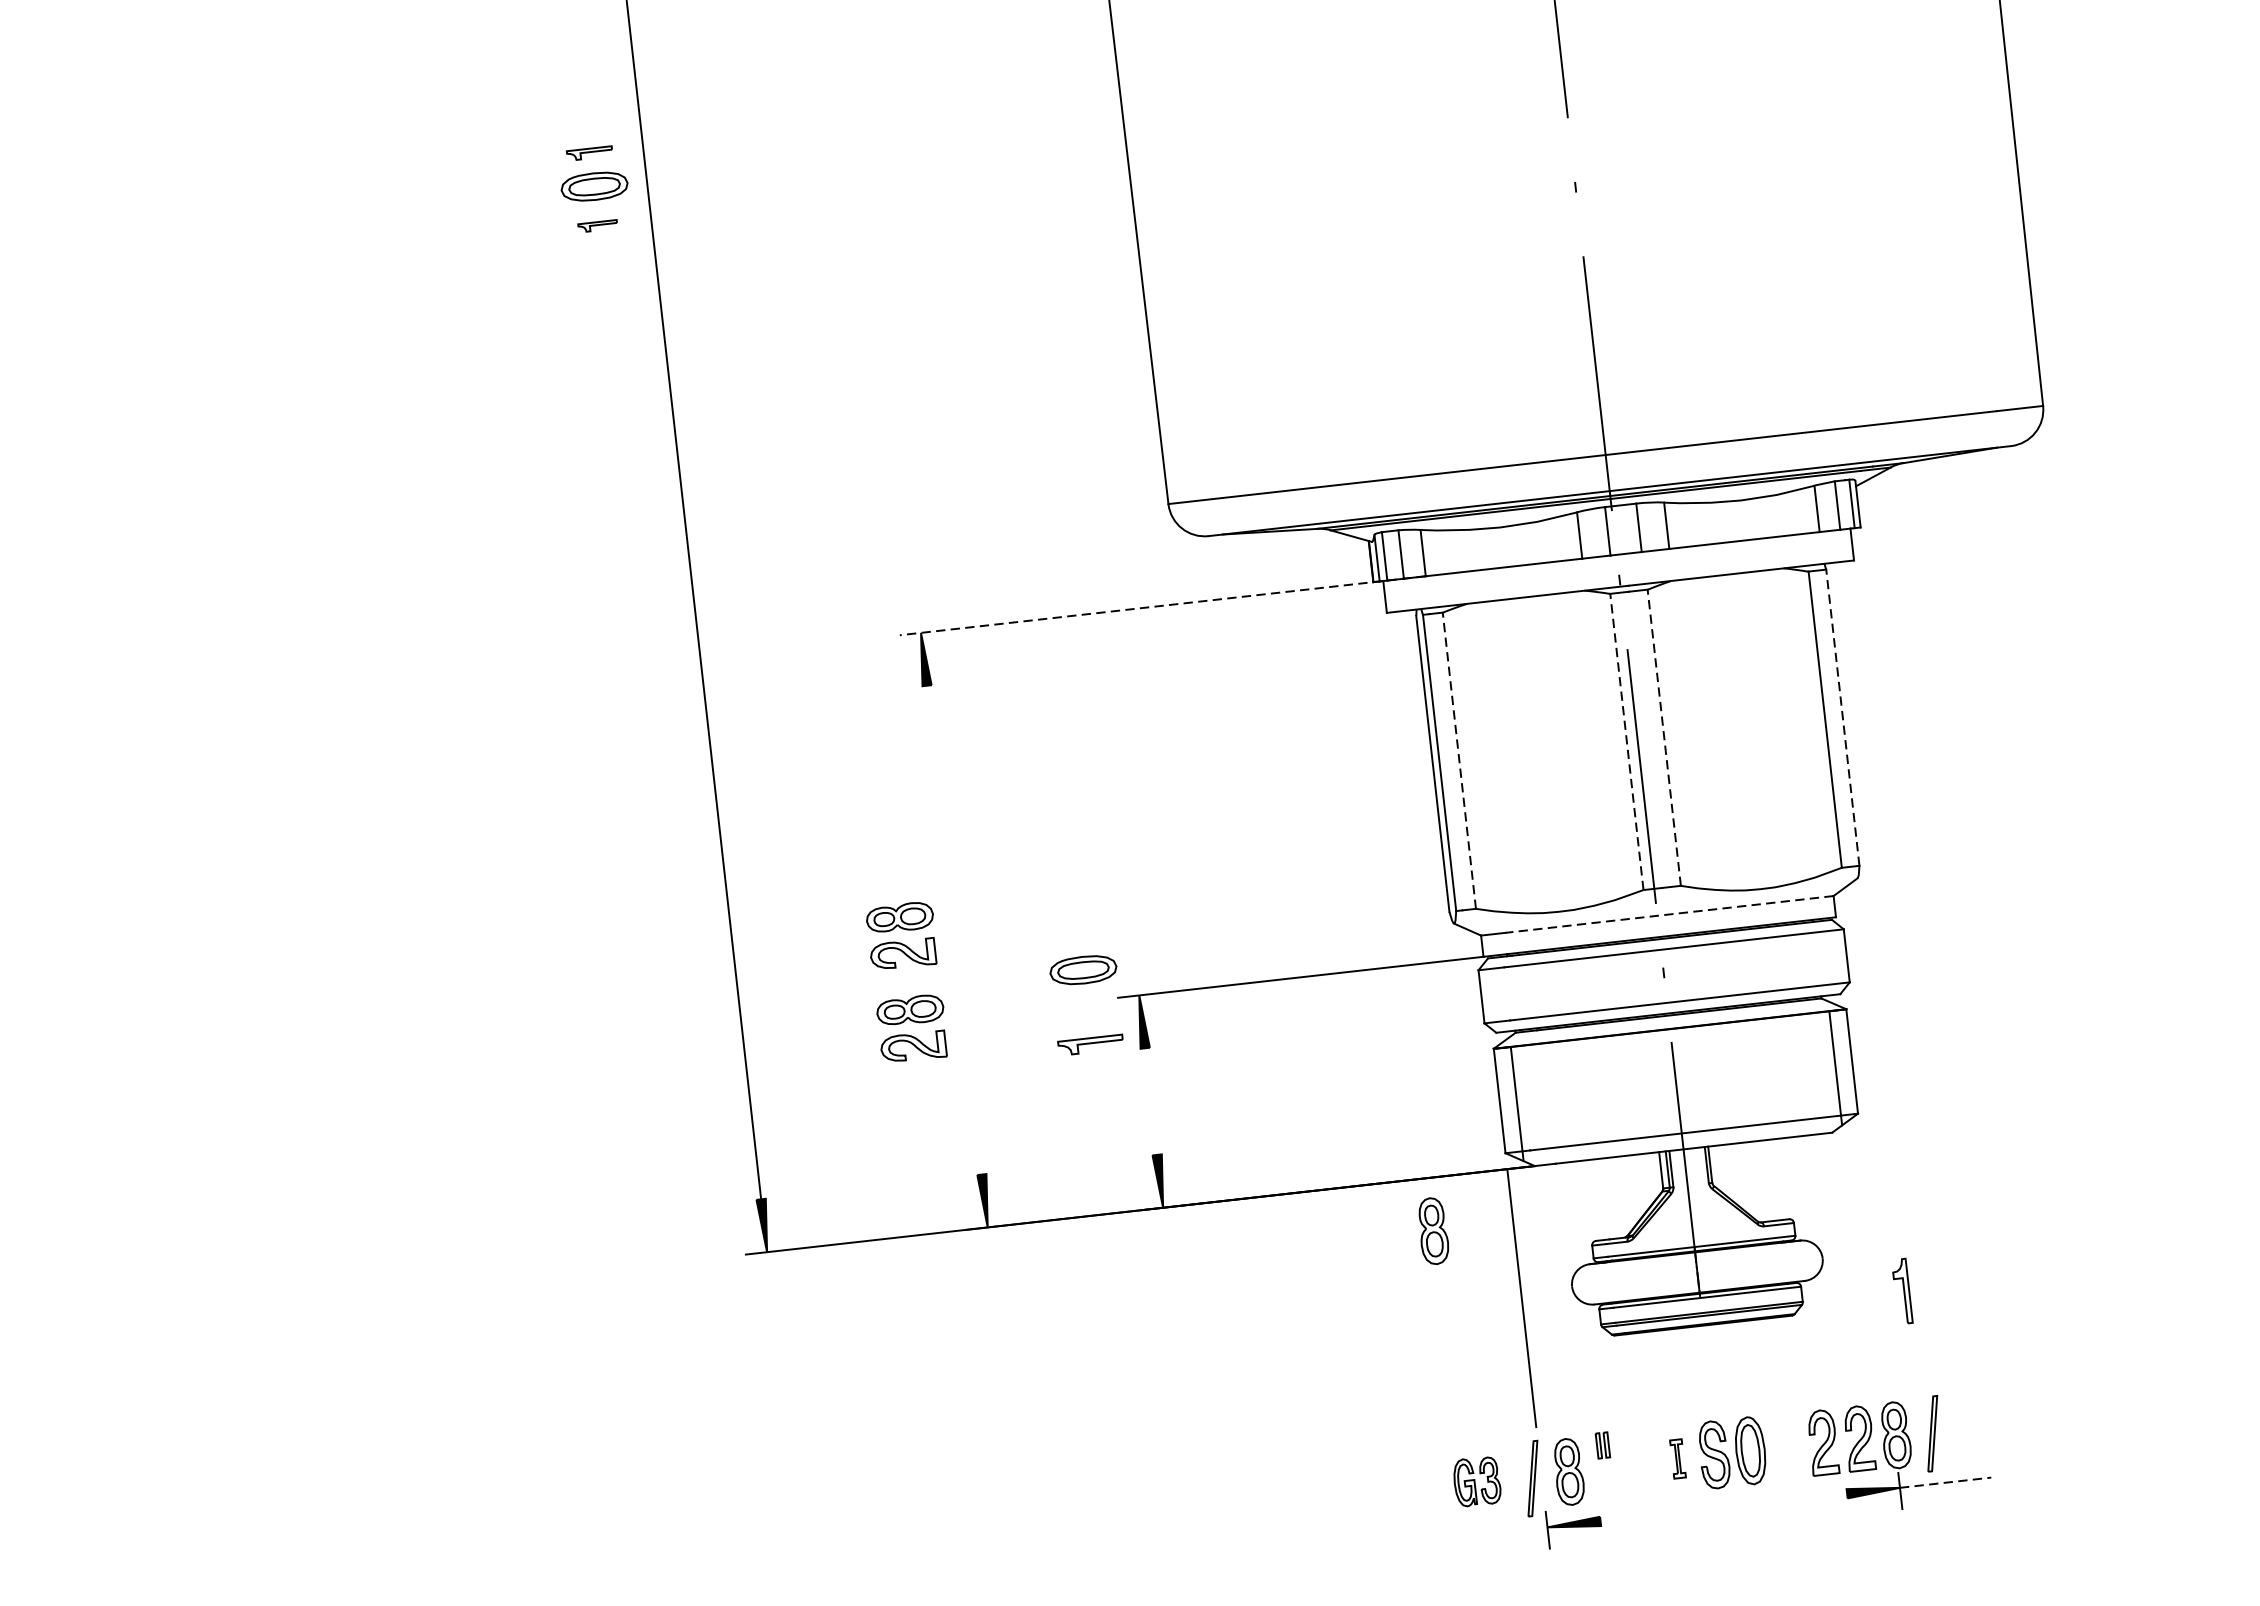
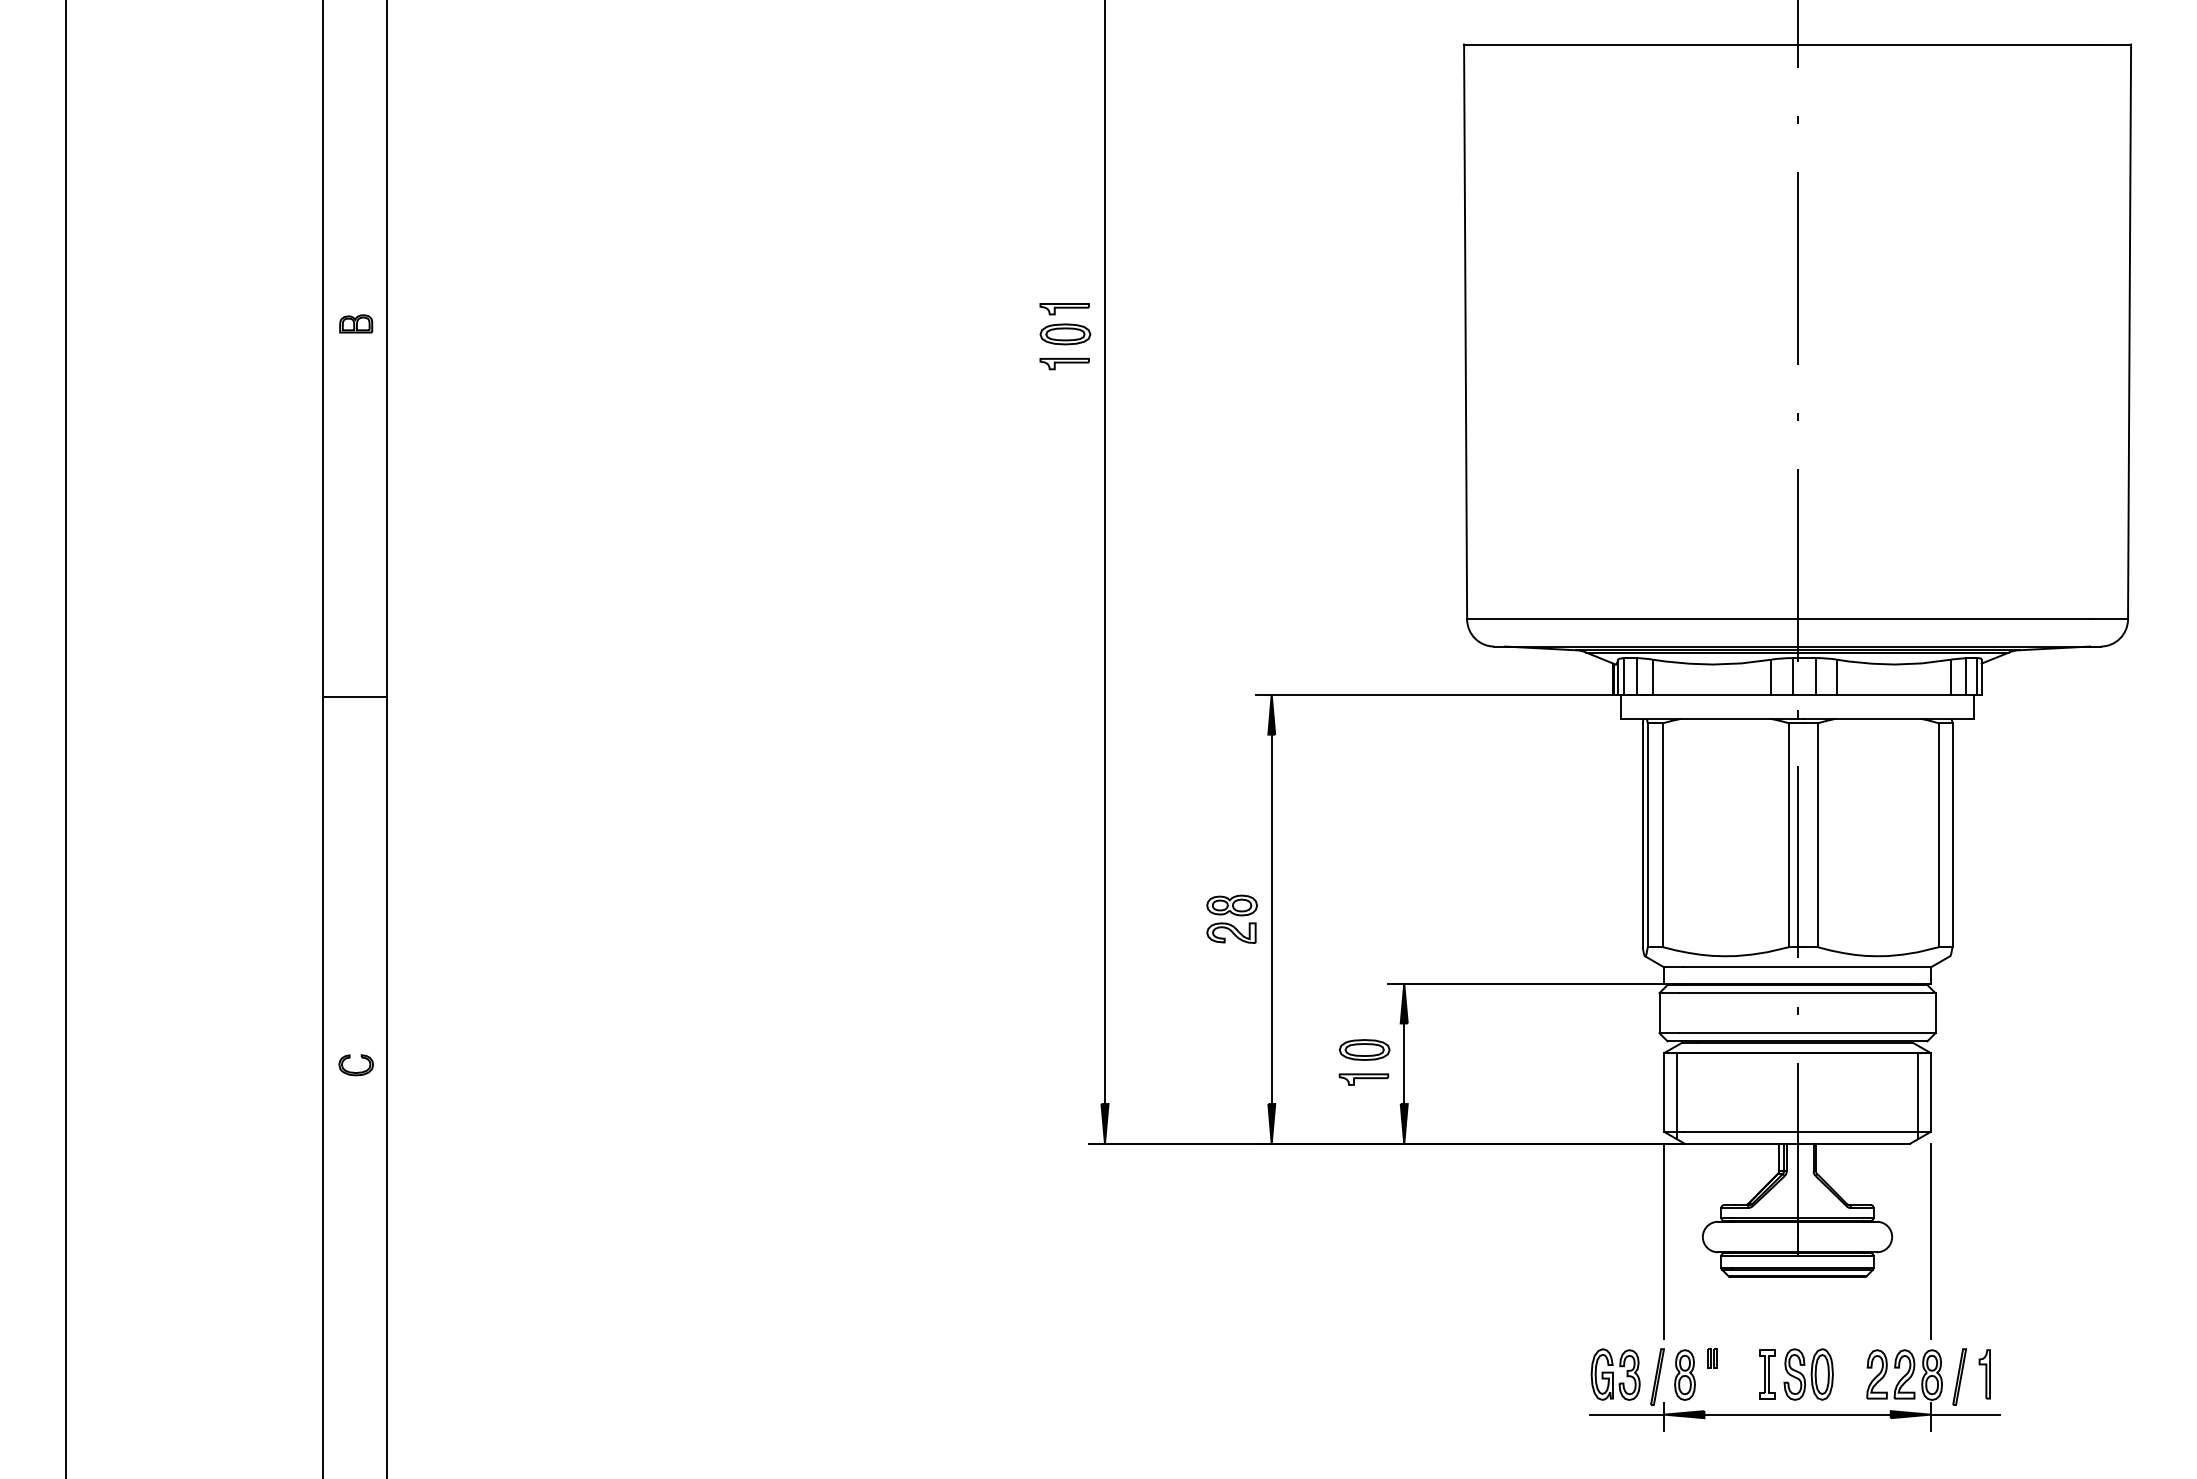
part: (589, 153) -> (1064, 309), size x1.43
part: (597, 226) -> (1064, 364), size x1.67
line: (1162, 605) -> (1454, 694), dashed -> solid
line: (1842, 718) -> (1952, 835), dashed -> solid
line: (1664, 738) -> (1817, 835), dashed -> solid
line: (1627, 742) -> (1789, 835), dashed -> solid
line: (1459, 761) -> (1662, 835), dashed -> solid
line: (1669, 914) -> (1806, 967), dashed -> solid
line: (954, 930) -> (1271, 919), added
part: (1083, 969) -> (1364, 1049), moved
part: (911, 1027) -> (1231, 988), removed
part: (1090, 1045) -> (1363, 1079), moved
line: (1151, 1101) -> (1404, 1063), added
part: (1432, 1230) -> (1603, 1183), removed
line: (1874, 1258) -> (1930, 1241), added
part: (1901, 1291) -> (1984, 1374), moved
part: (1678, 1458) -> (1767, 1374), size x1.67
part: (1476, 1481) -> (1615, 1374), size x1.43
line: (1946, 1482) -> (1965, 1414), dashed -> solid
line: (1723, 1507) -> (1797, 1414), added
line: (1498, 1532) -> (1627, 1414), added

